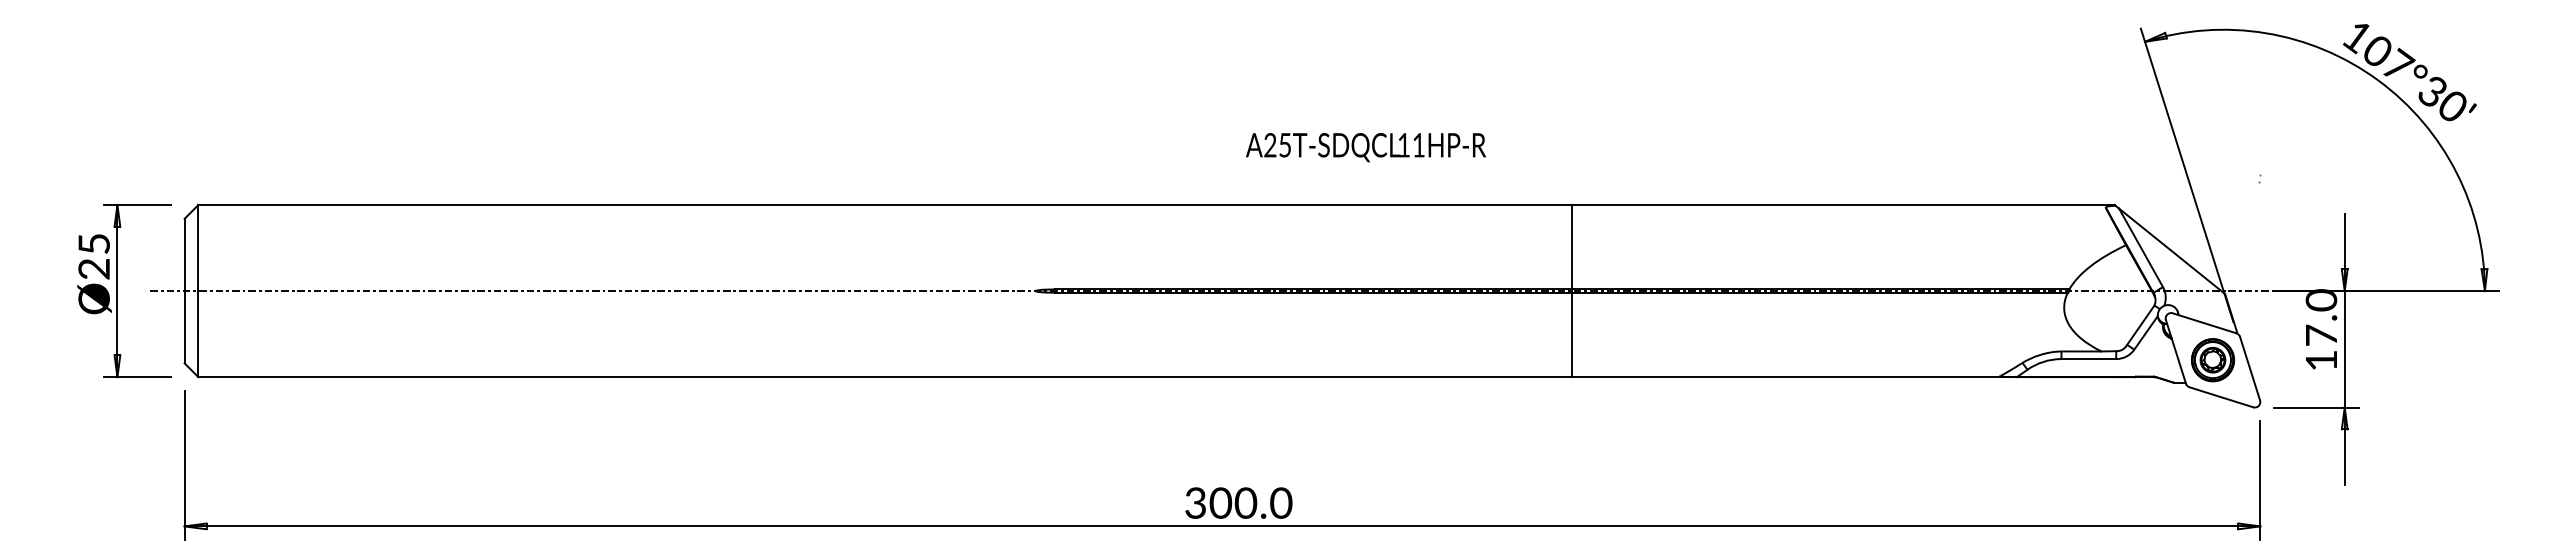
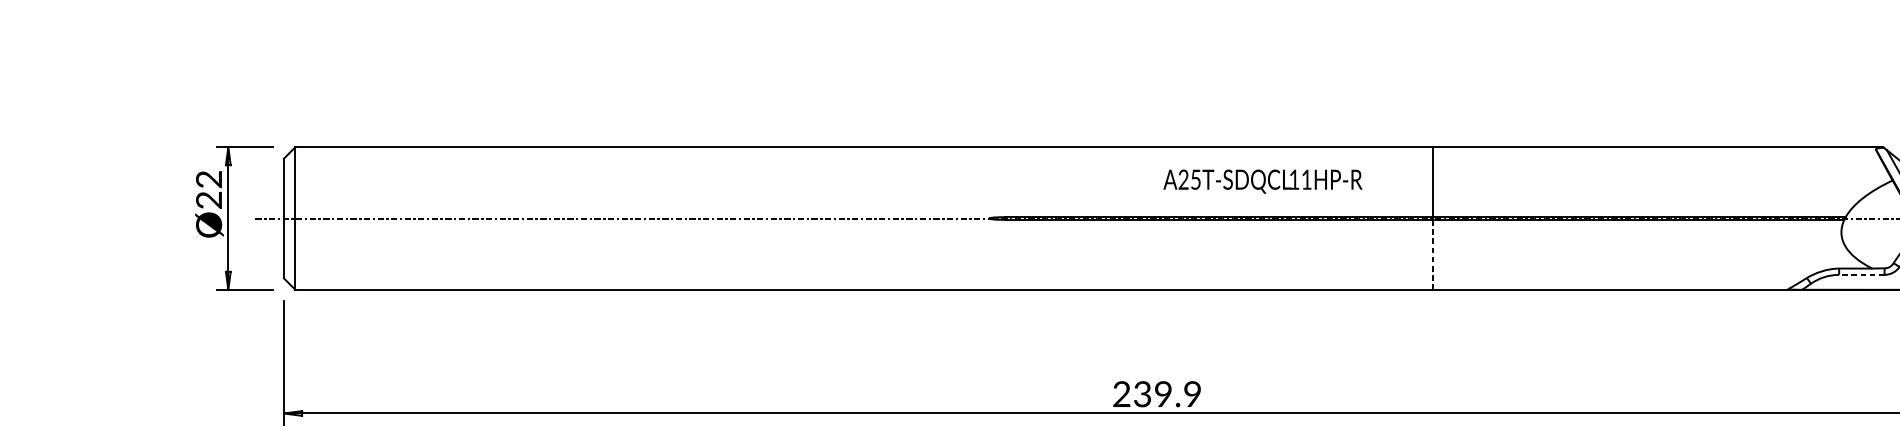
text: (1365, 147) -> (1262, 181), moved
text: (93, 243) -> (208, 179), Ø25 -> Ø22
line: (1571, 334) -> (1433, 254), solid -> dashed
line: (2088, 359) -> (1861, 275), solid -> dashed
text: (1238, 502) -> (1157, 393), 300.0 -> 239.9

